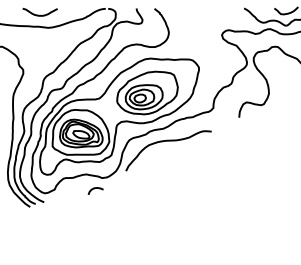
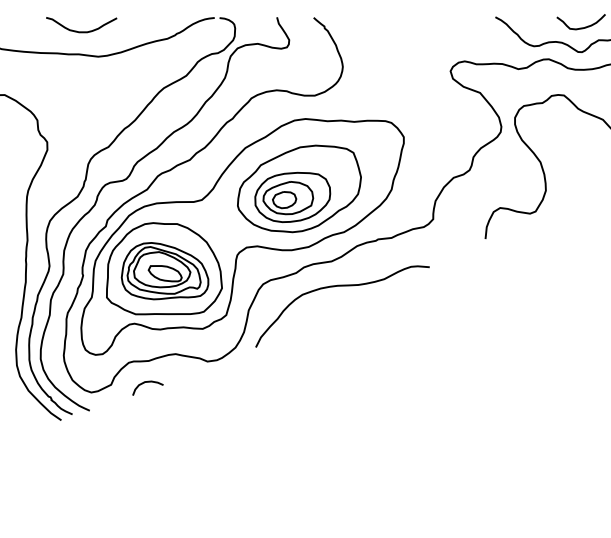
curve: (94, 189) -> (145, 384), moved

